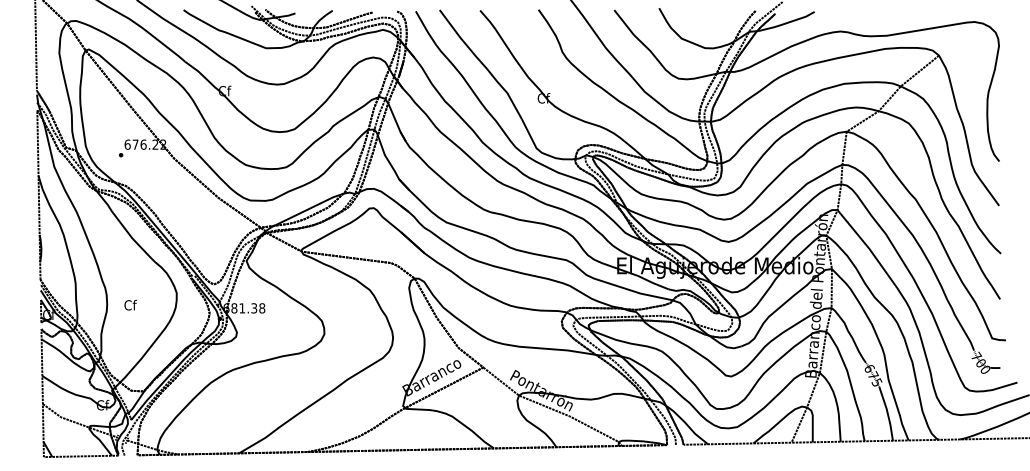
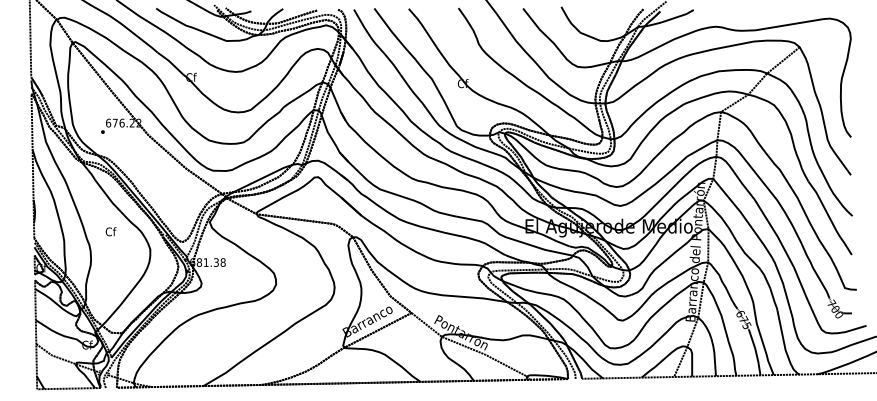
text: (130, 304) -> (110, 231), moved

